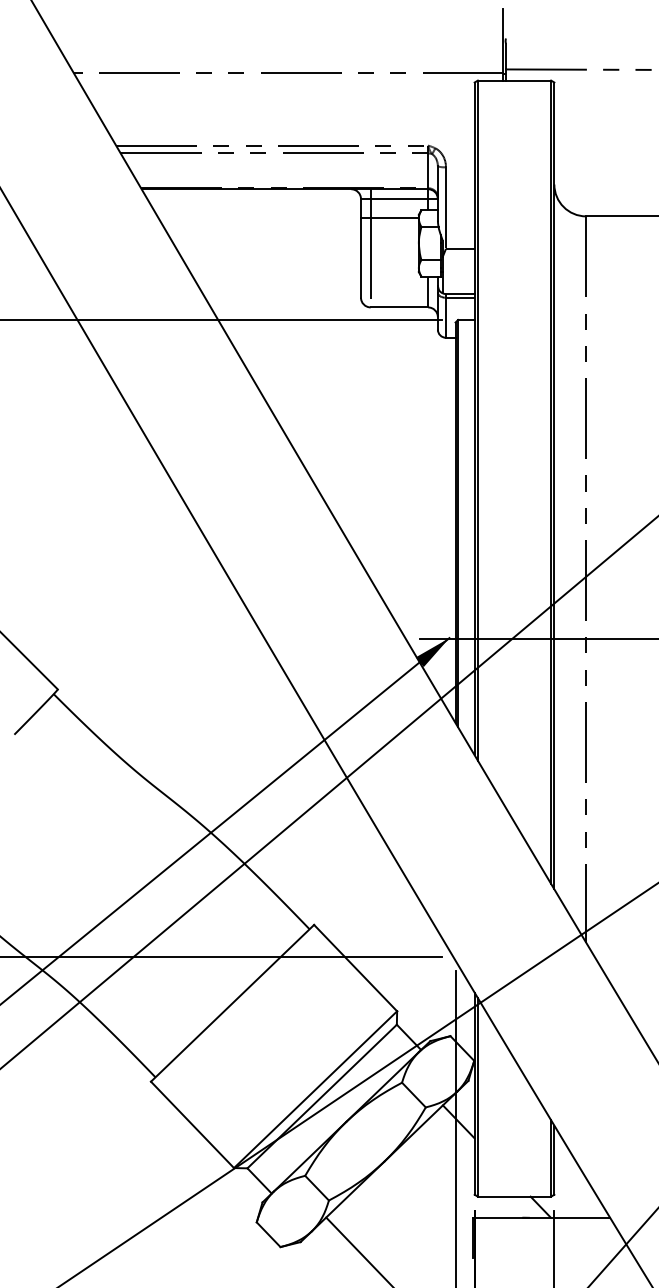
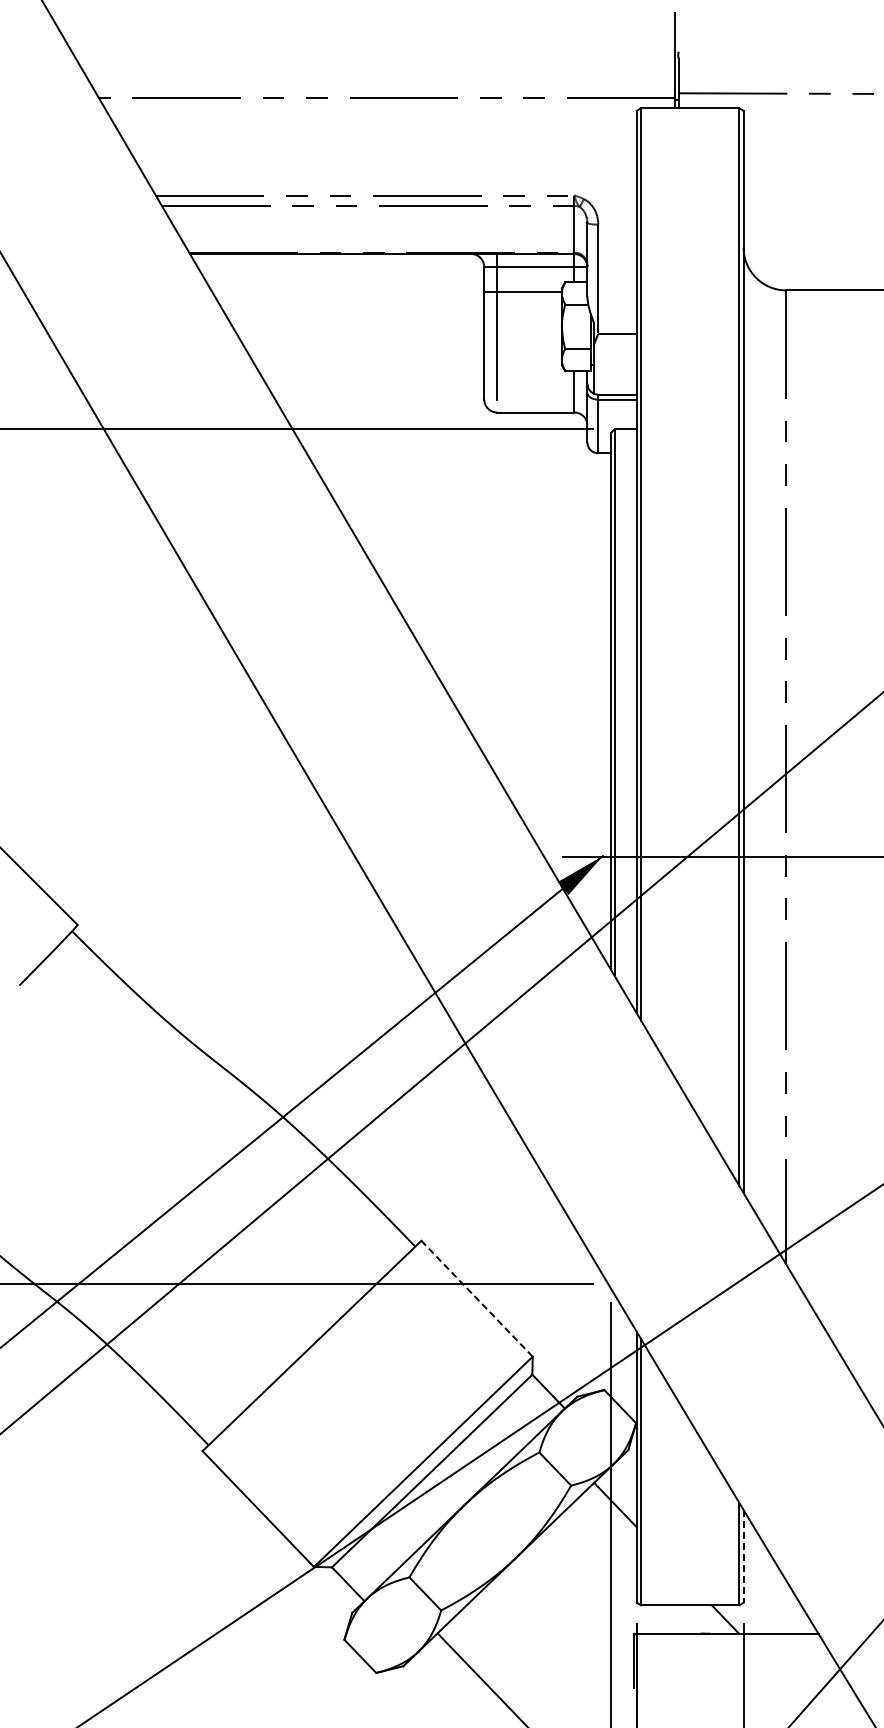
line: (355, 967) -> (476, 1298), solid -> dashed
line: (554, 1161) -> (743, 1557), solid -> dashed

